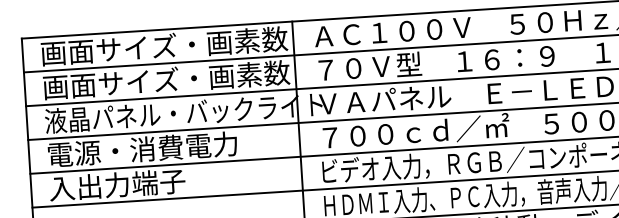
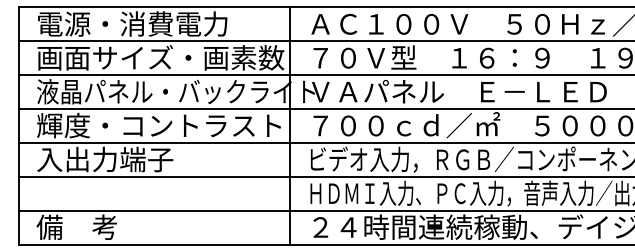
text: (164, 45) -> (160, 23), 画面サイズ・画素数 -> 電源・消費電力
text: (168, 147) -> (158, 125), 電源・消費電力 -> 輝度・コントラスト

